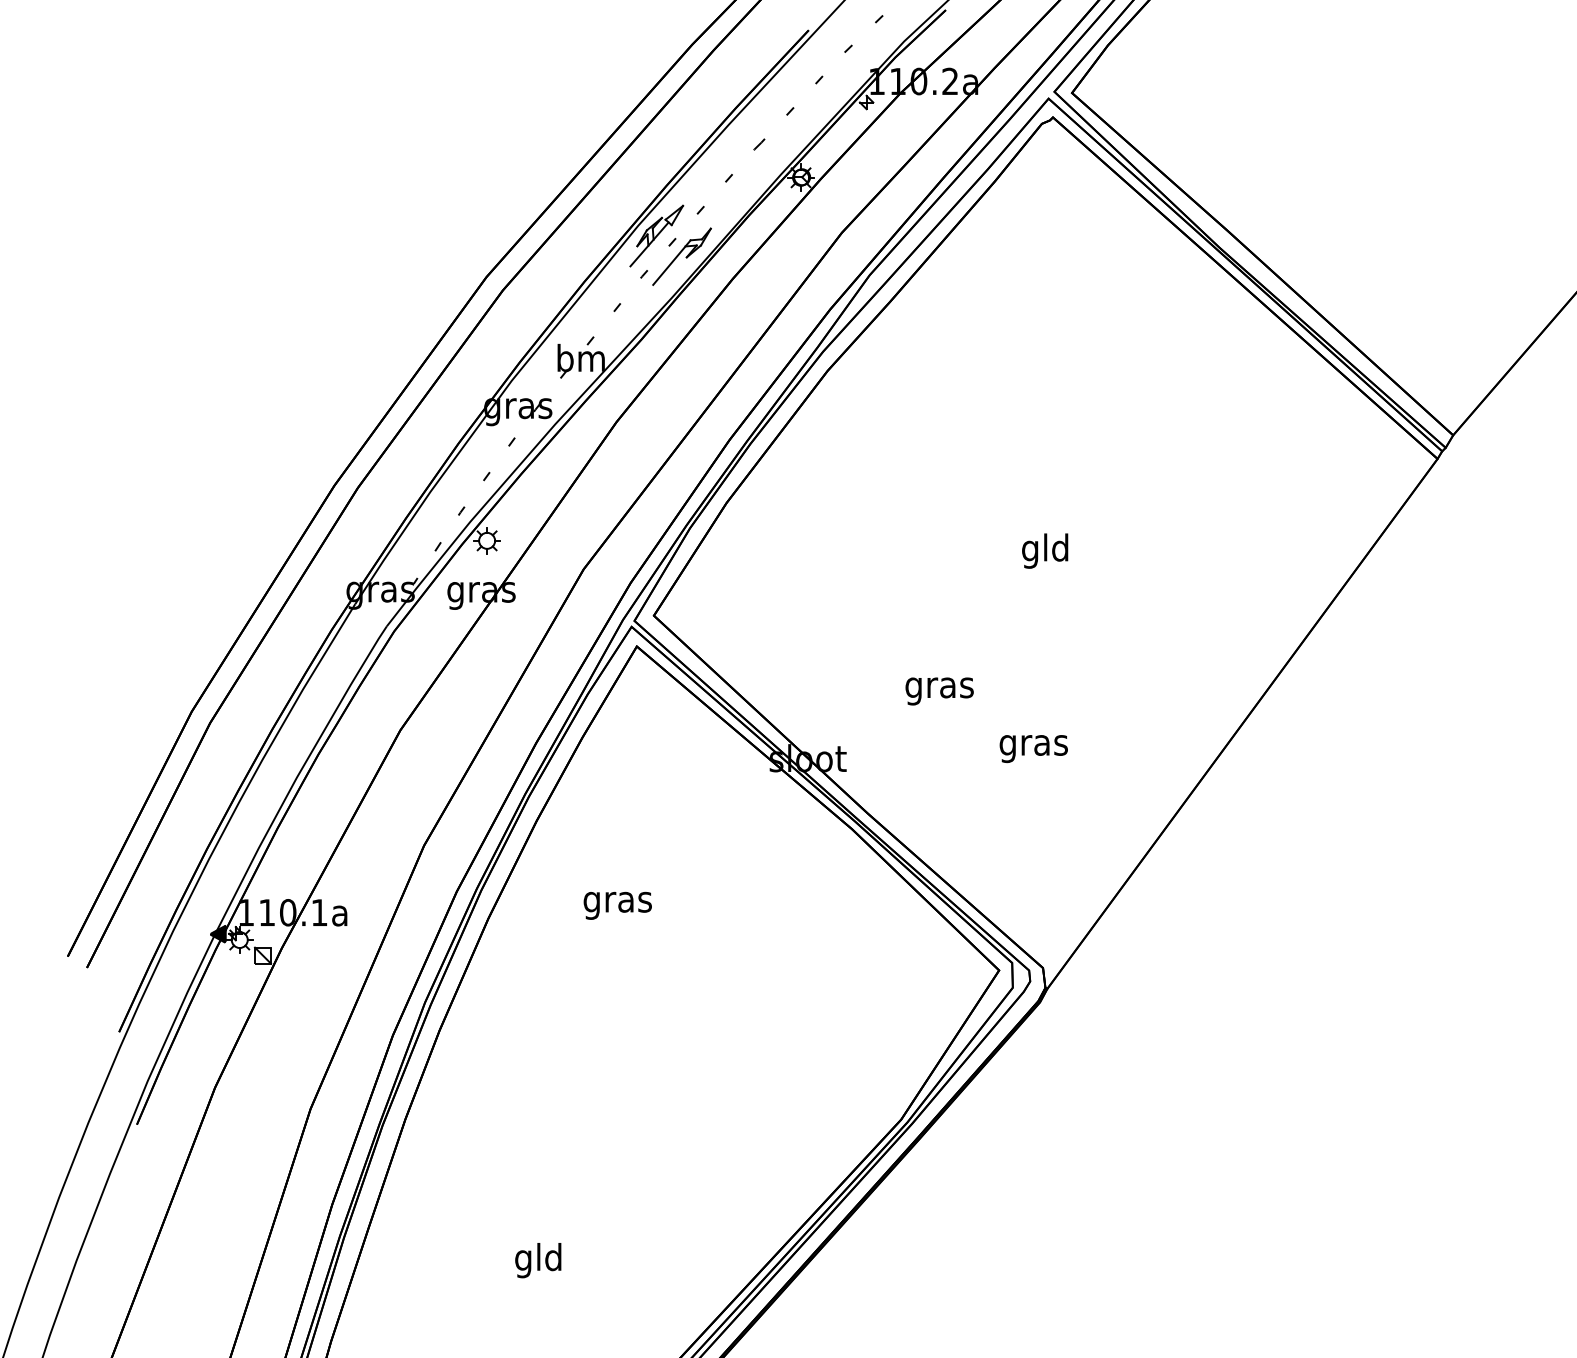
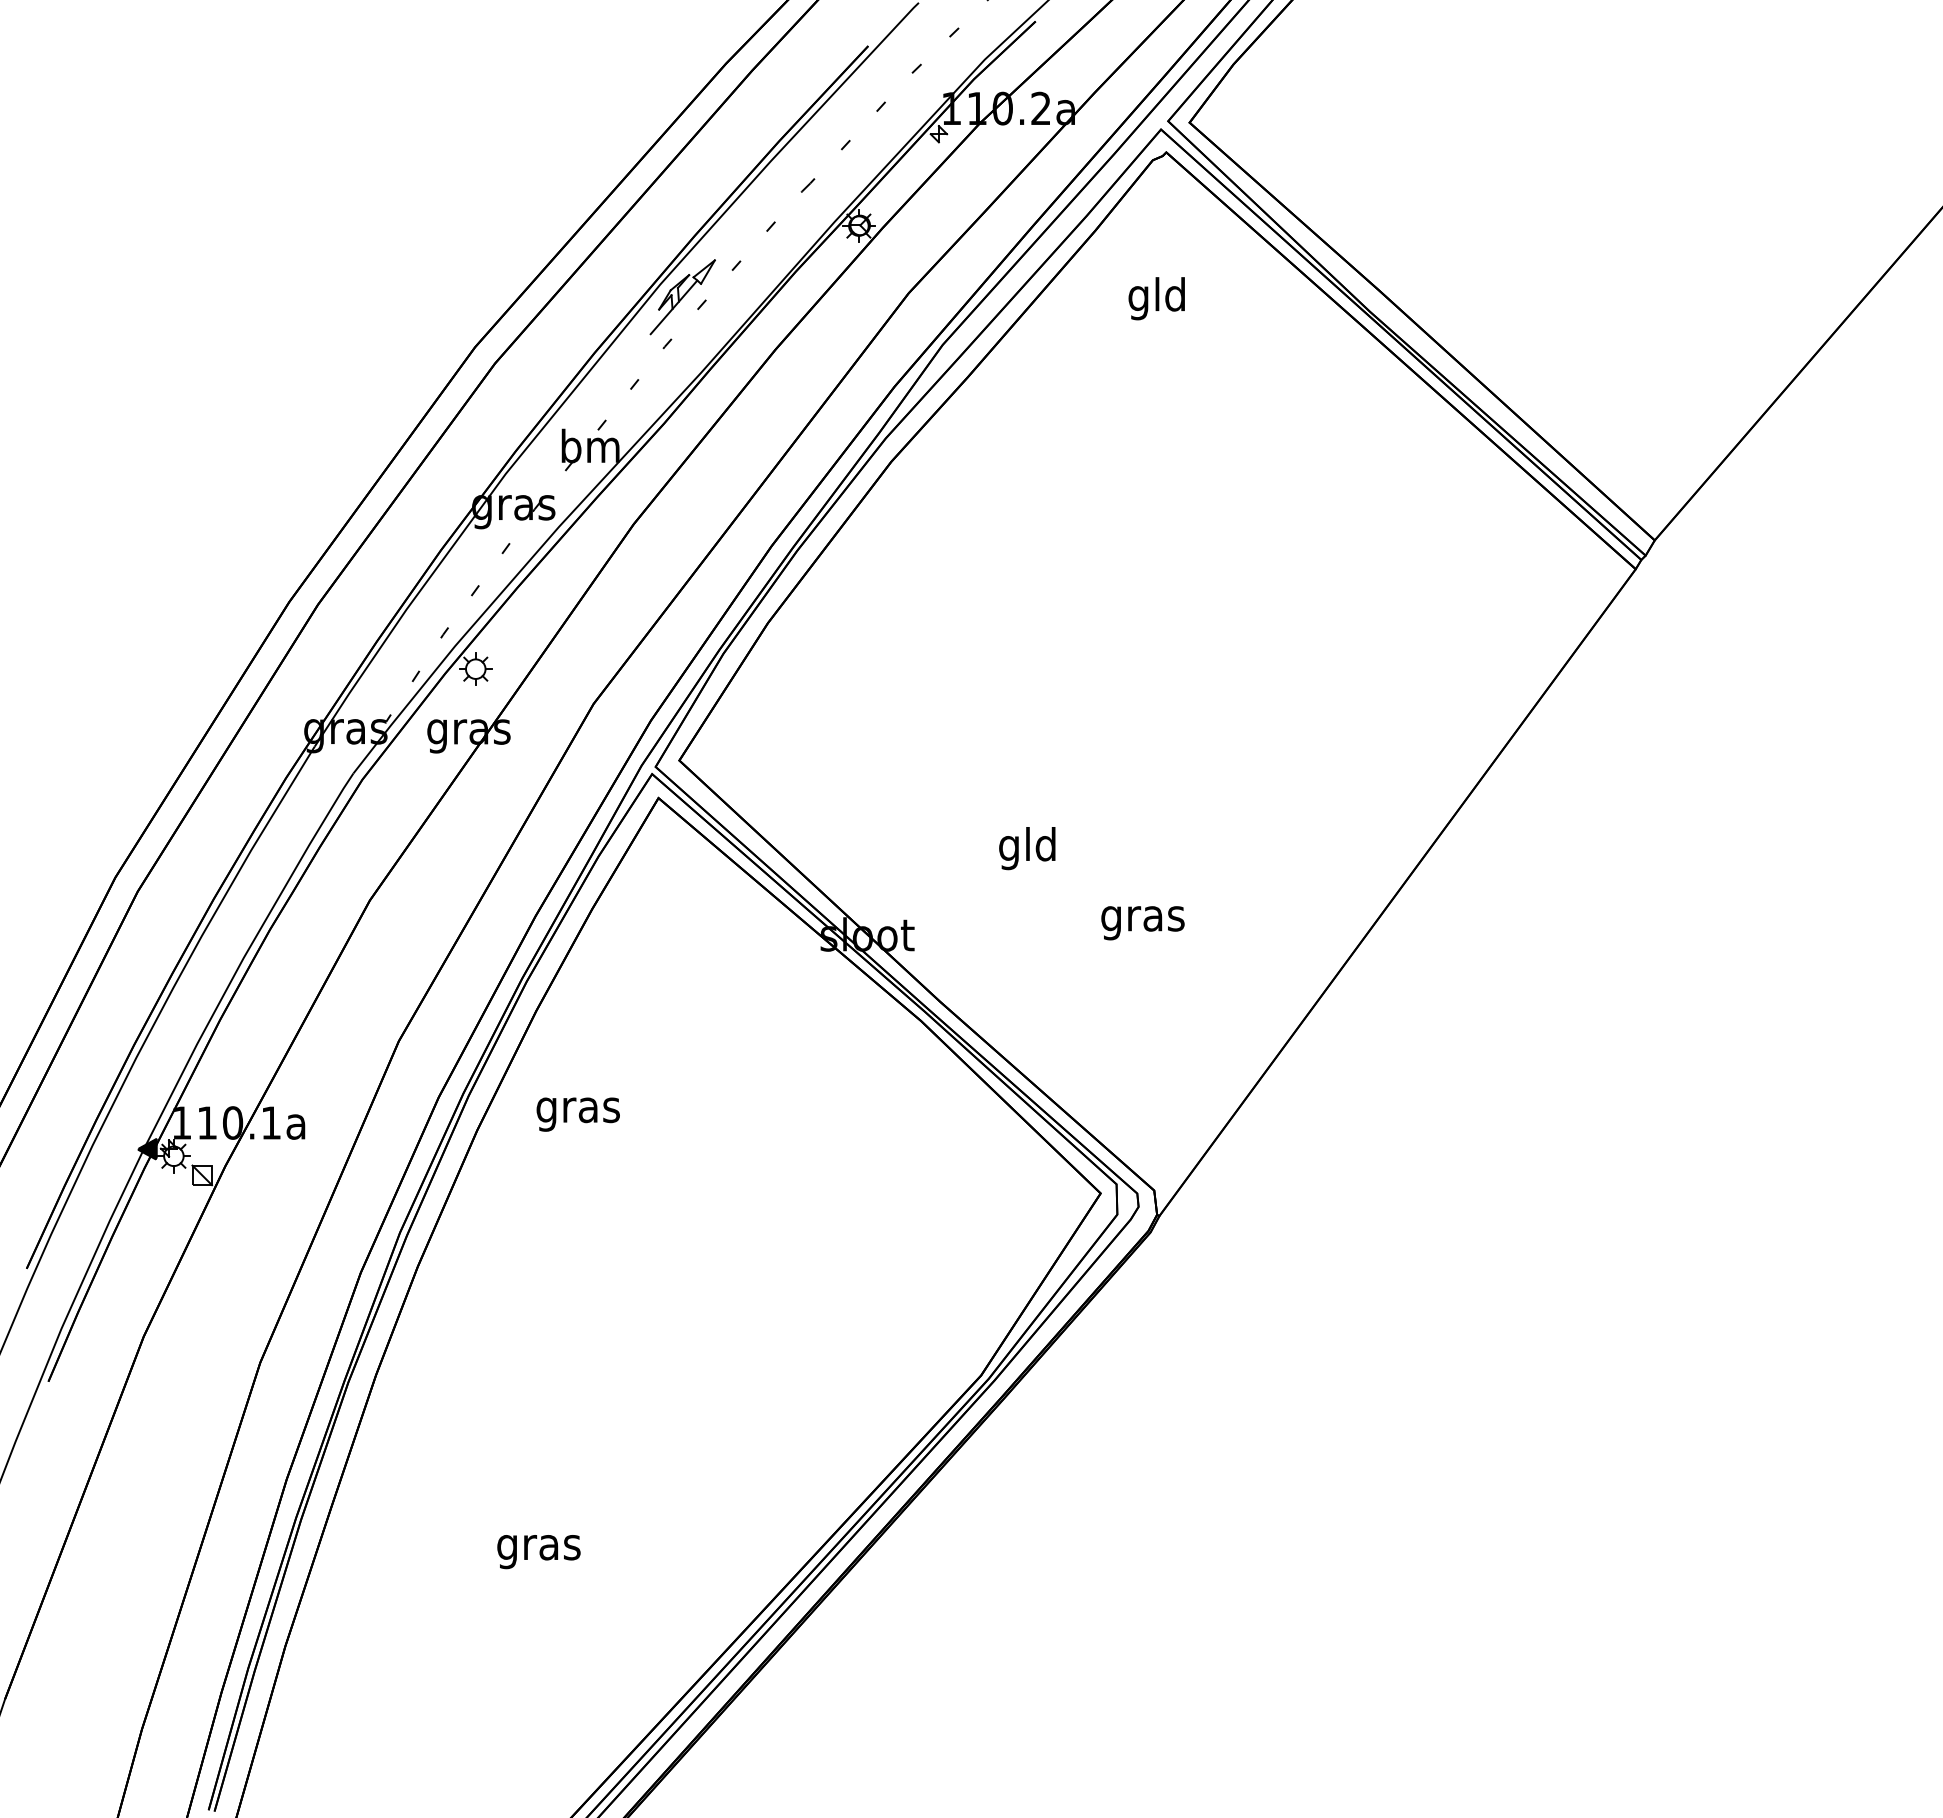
part: (681, 256) -> (713, 322), removed
text: (1044, 550) -> (1156, 298), moved
text: (939, 687) -> (1027, 848), gras -> gld
text: (617, 905) -> (577, 1114), moved
text: (538, 1260) -> (538, 1547), gld -> gras

